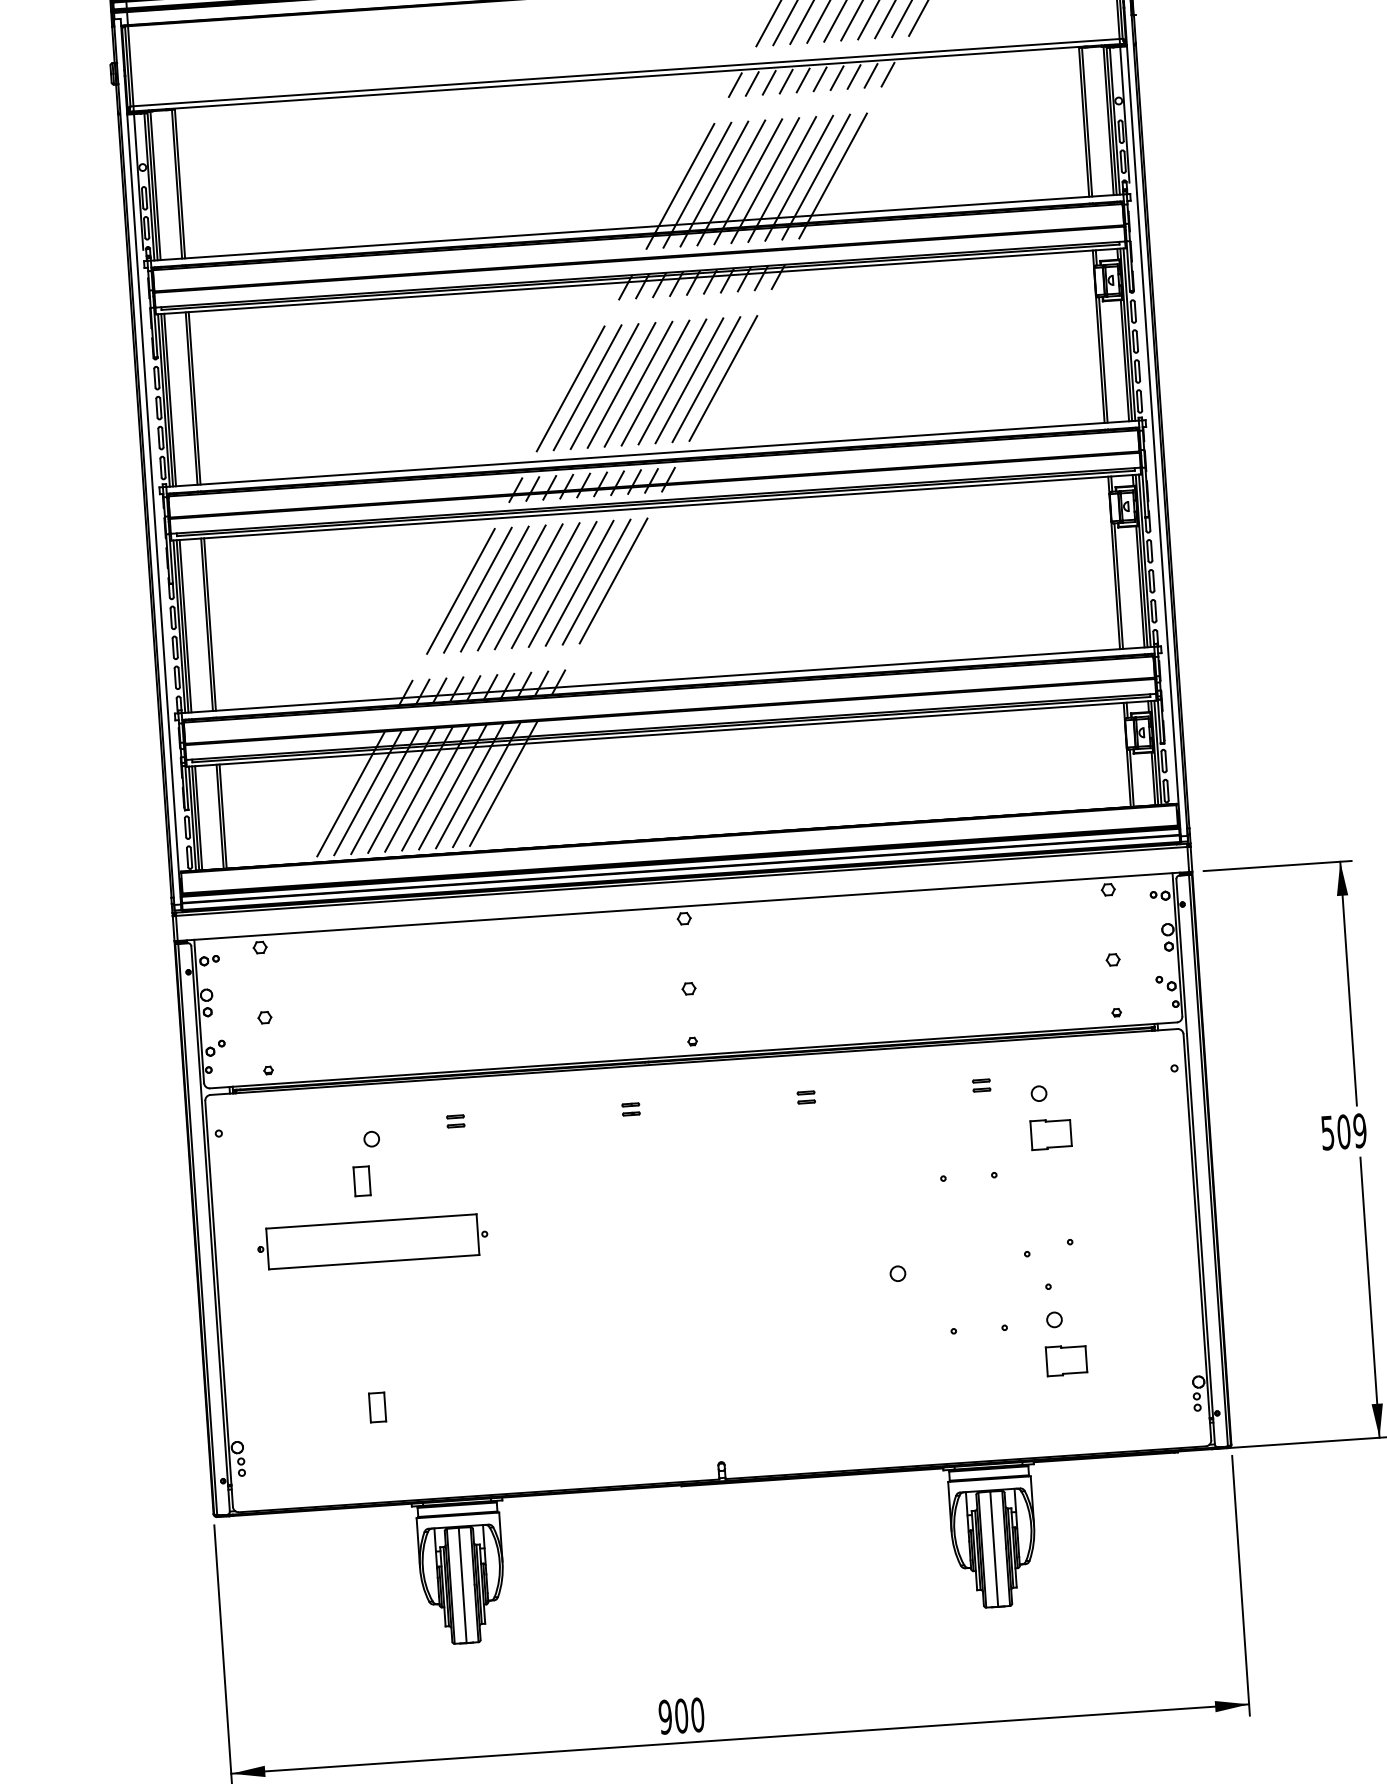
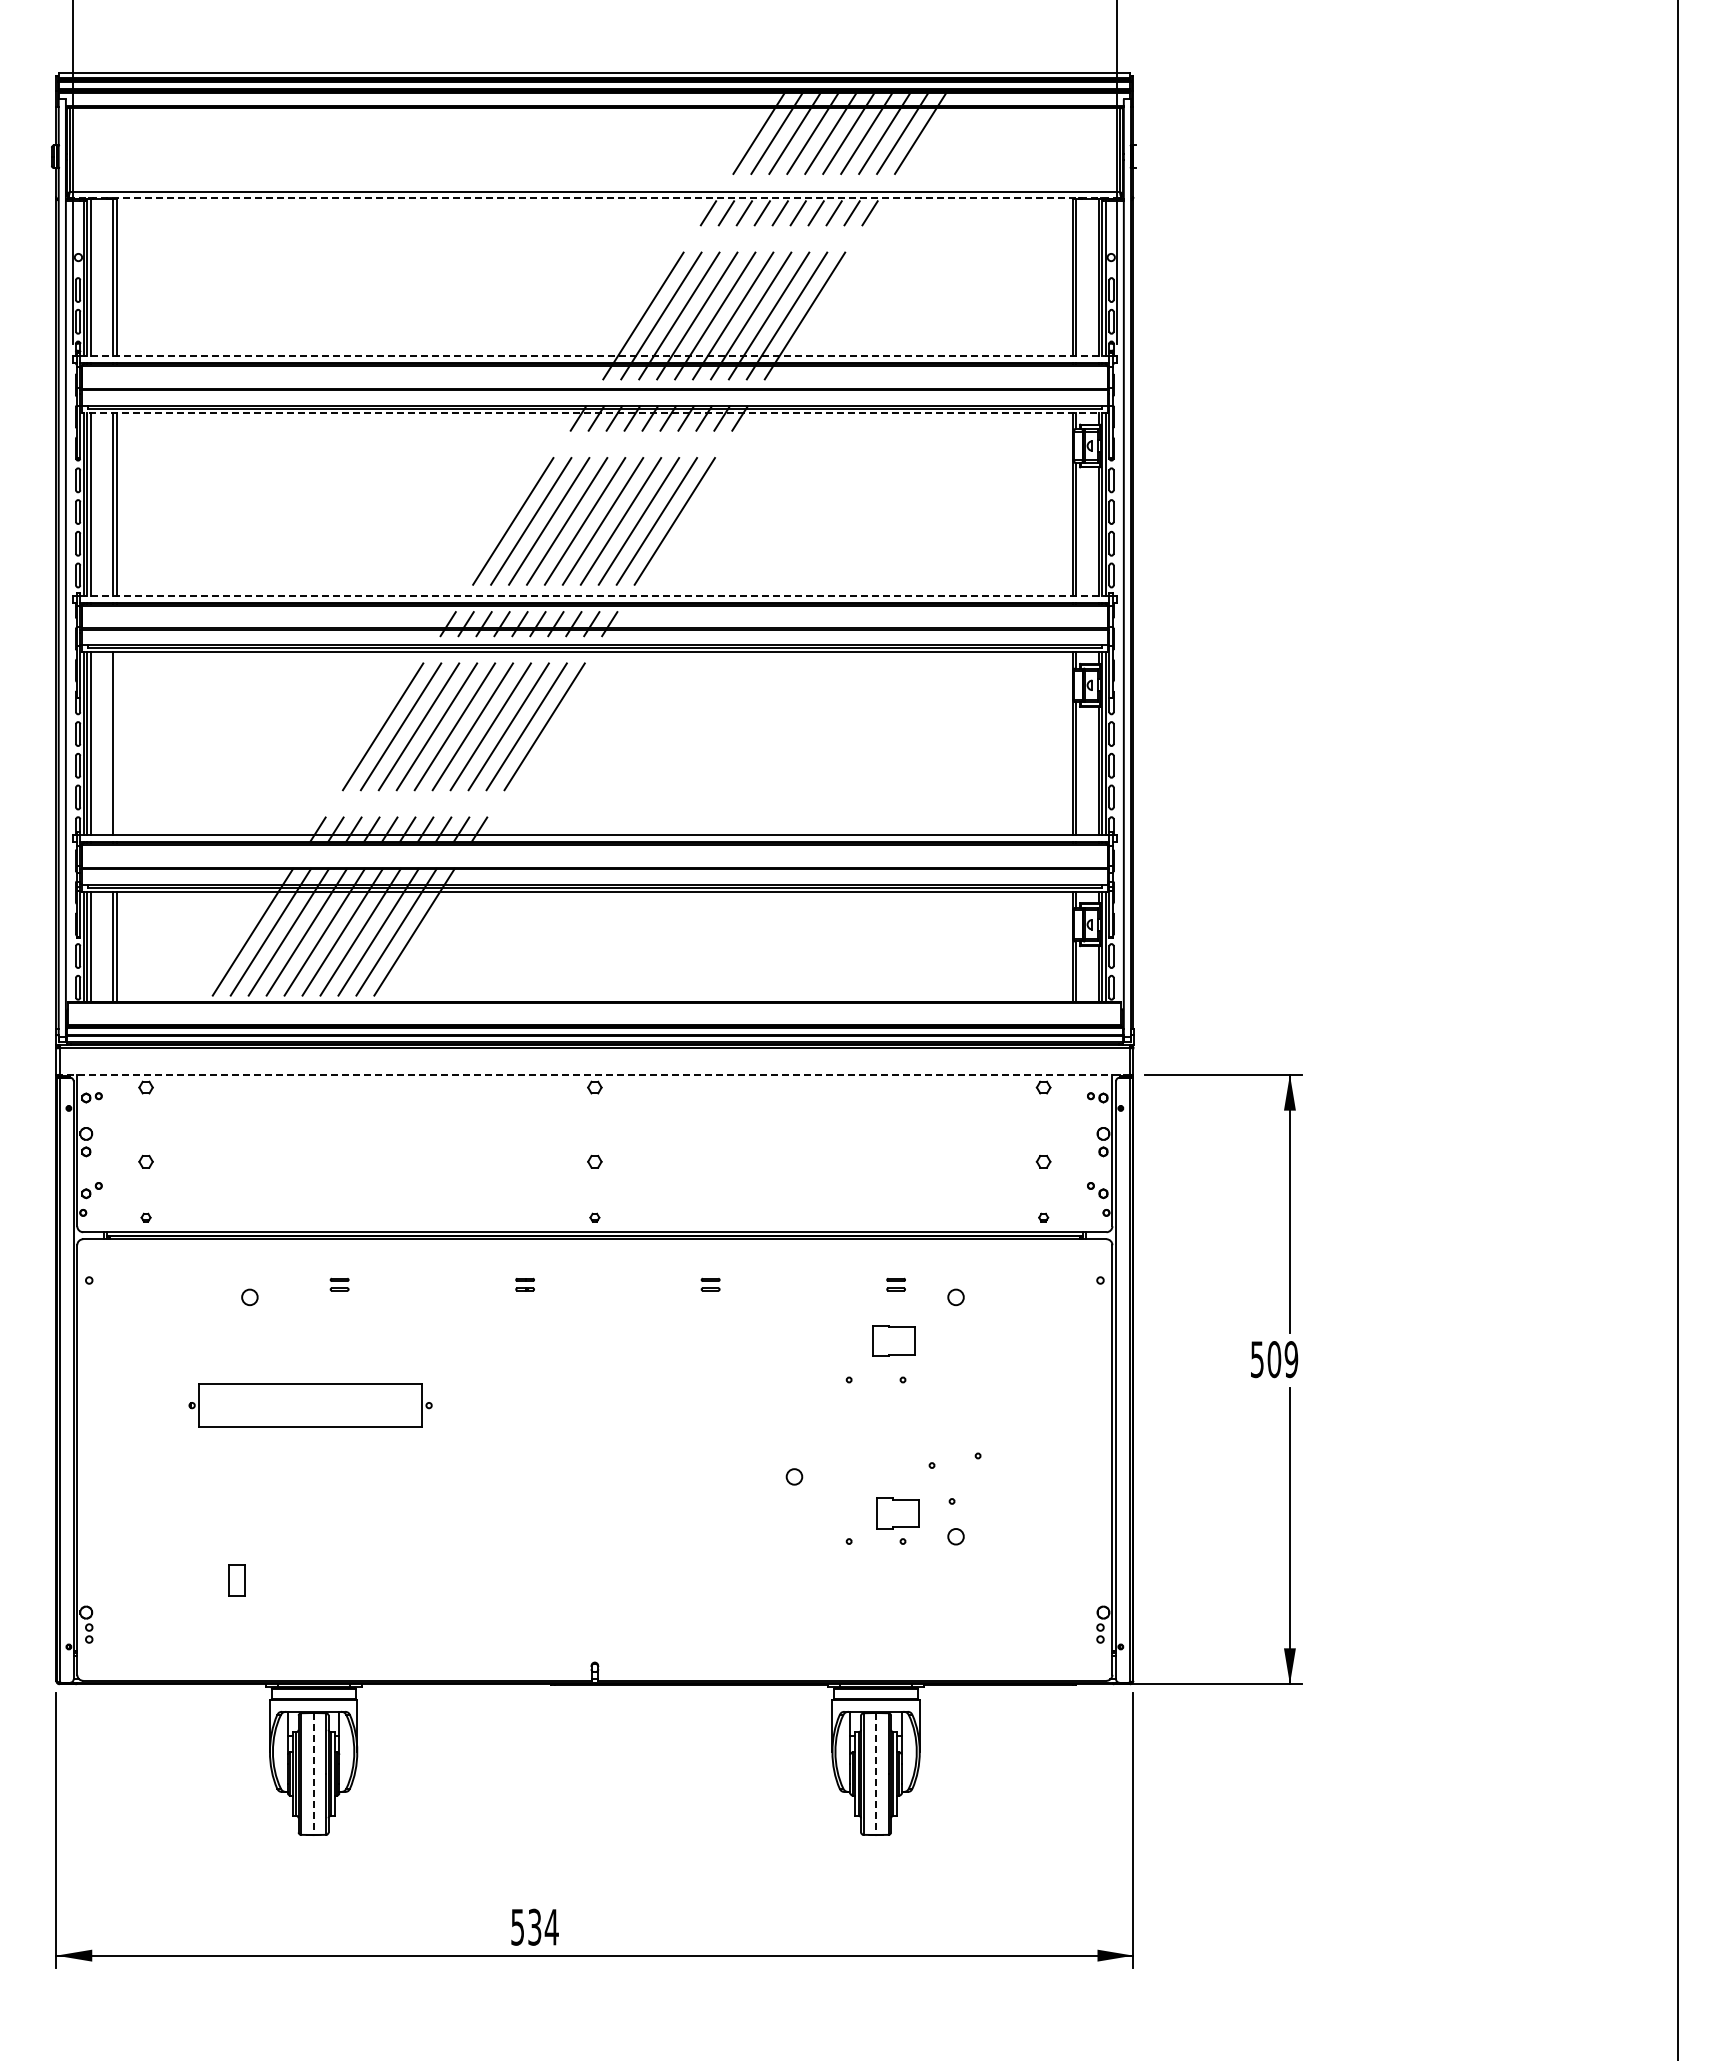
line: (626, 77) -> (594, 197), solid -> dashed
line: (636, 227) -> (594, 356), solid -> dashed
line: (640, 281) -> (594, 413), solid -> dashed
line: (652, 453) -> (594, 595), solid -> dashed
line: (210, 624) -> (116, 743), removed
line: (683, 906) -> (594, 1074), solid -> dashed
part: (1050, 1133) -> (893, 1340), moved
part: (361, 1180) -> (236, 1340), removed
part: (372, 1241) -> (310, 1405), moved
part: (1066, 1360) -> (897, 1513), moved
line: (994, 1548) -> (876, 1773), solid -> dashed
line: (462, 1585) -> (313, 1773), solid -> dashed
text: (681, 1715) -> (534, 1926), 900 -> 534

